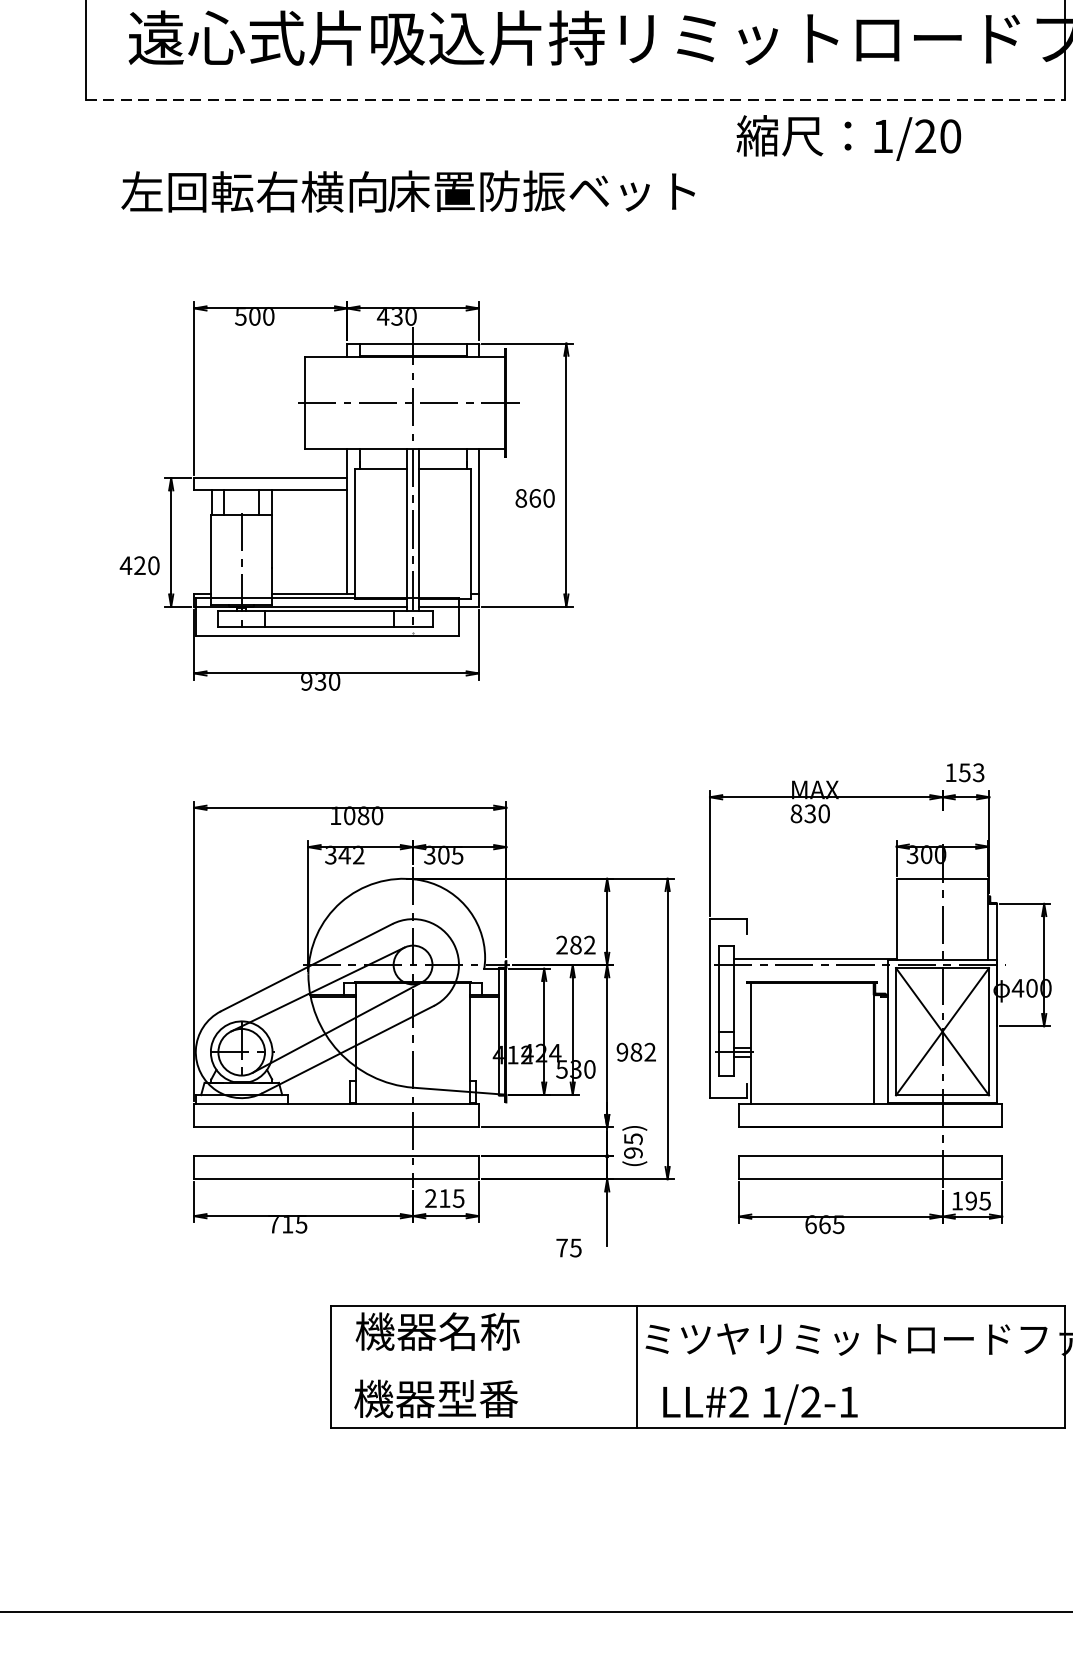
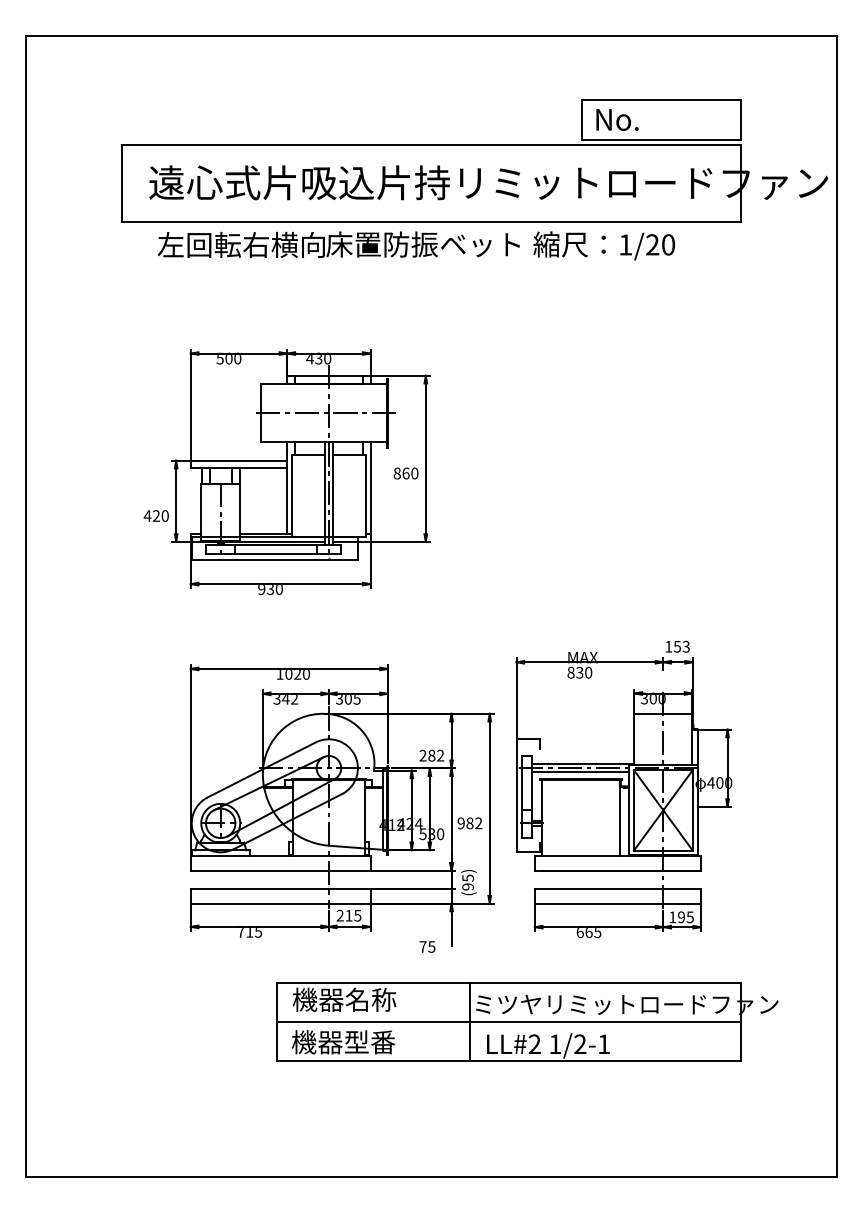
line: (575, 100) -> (431, 222), dashed -> solid
text: (407, 191) -> (338, 244), moved
text: (363, 816) -> (297, 674), 1080 -> 1020
line: (811, 971) -> (580, 772), added
line: (697, 1367) -> (508, 1022), added

